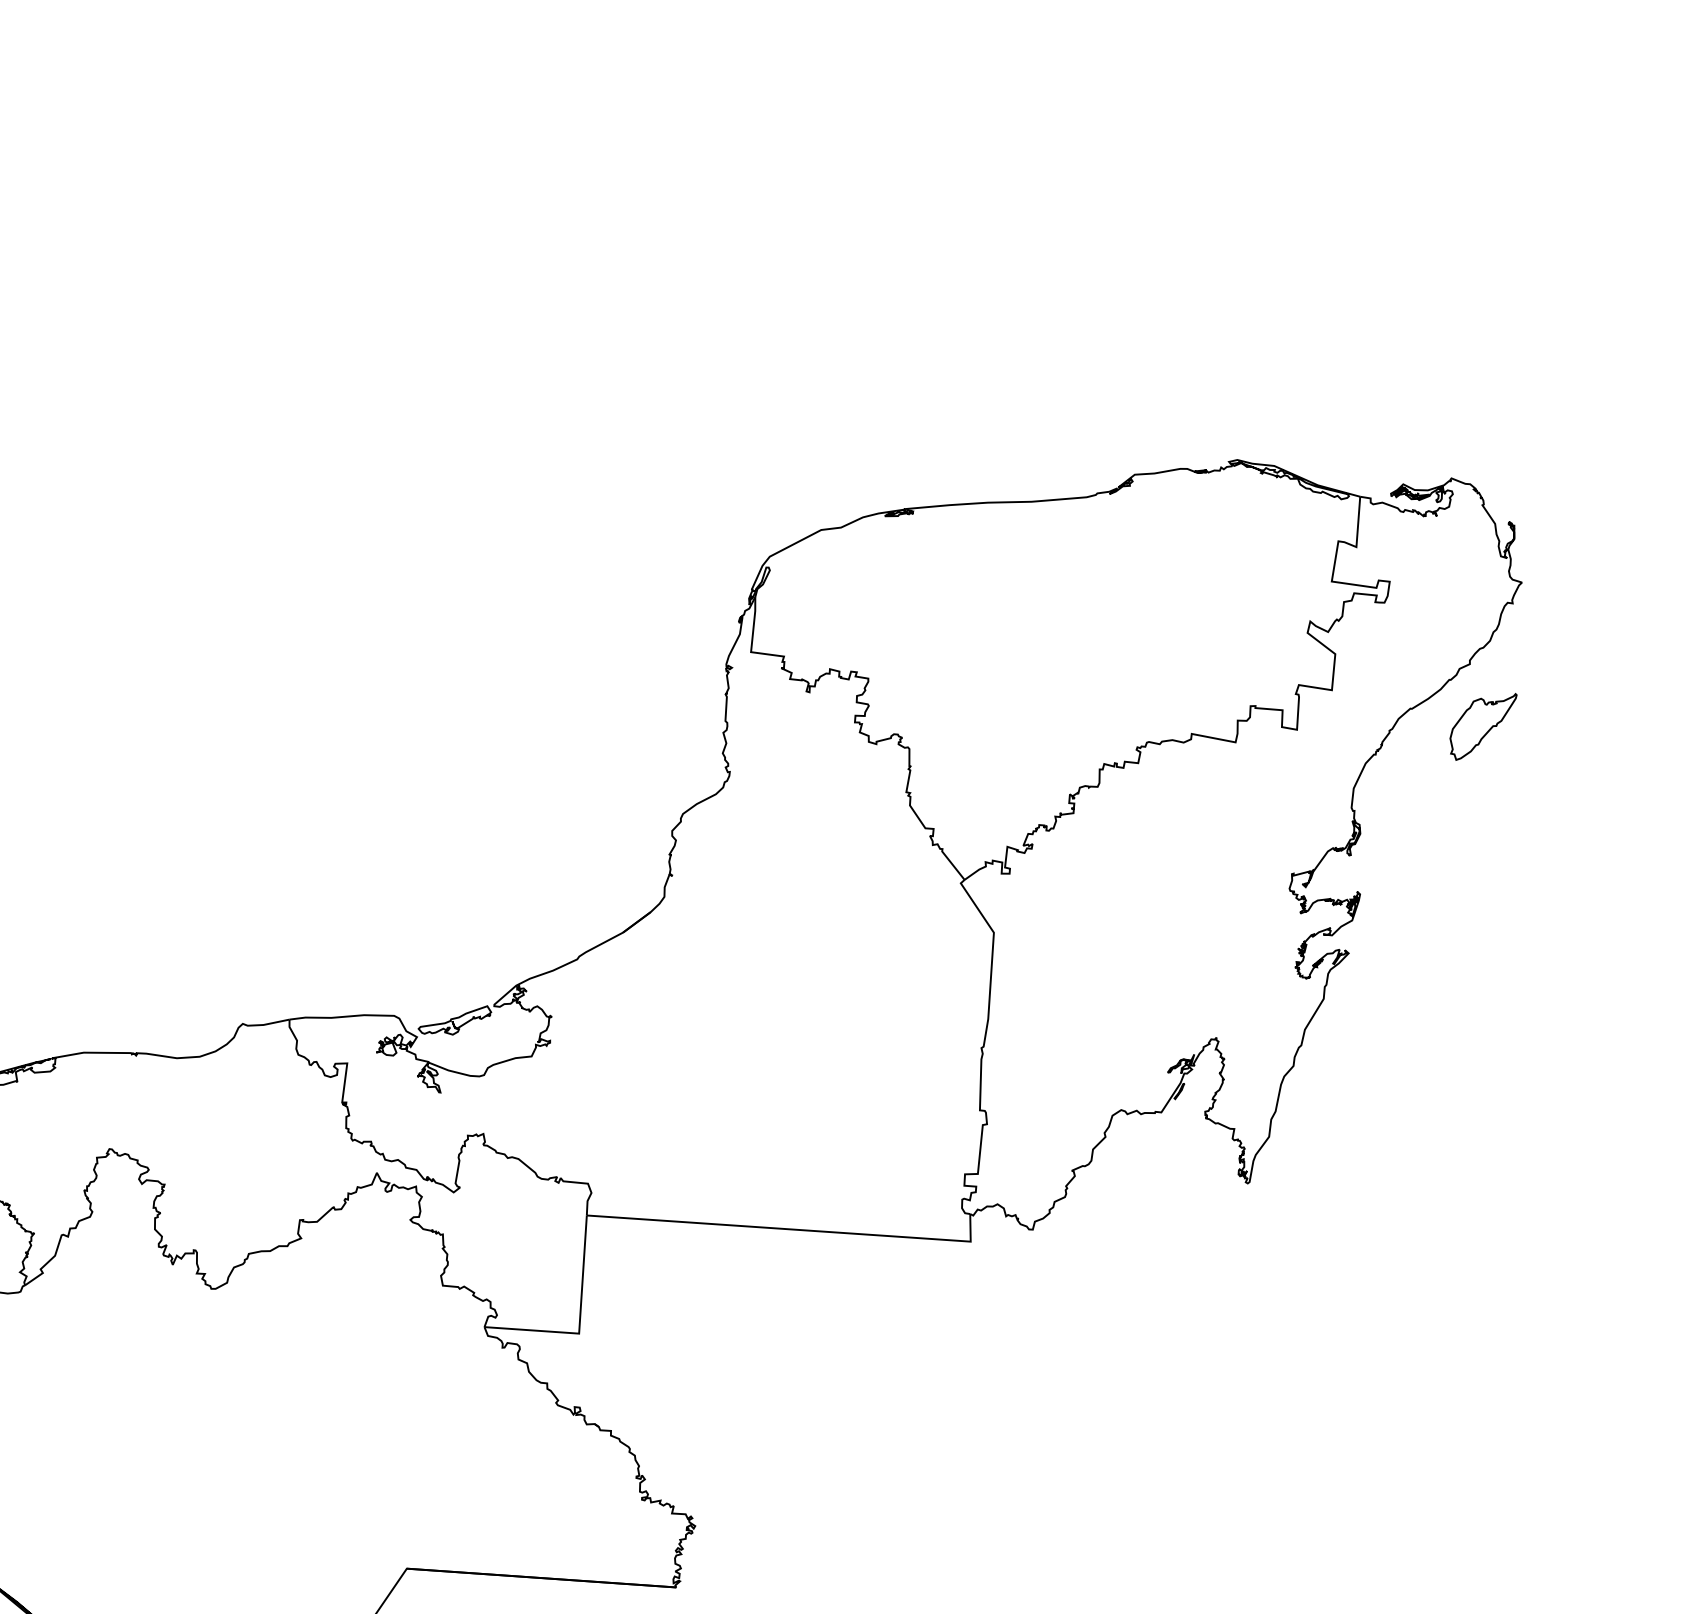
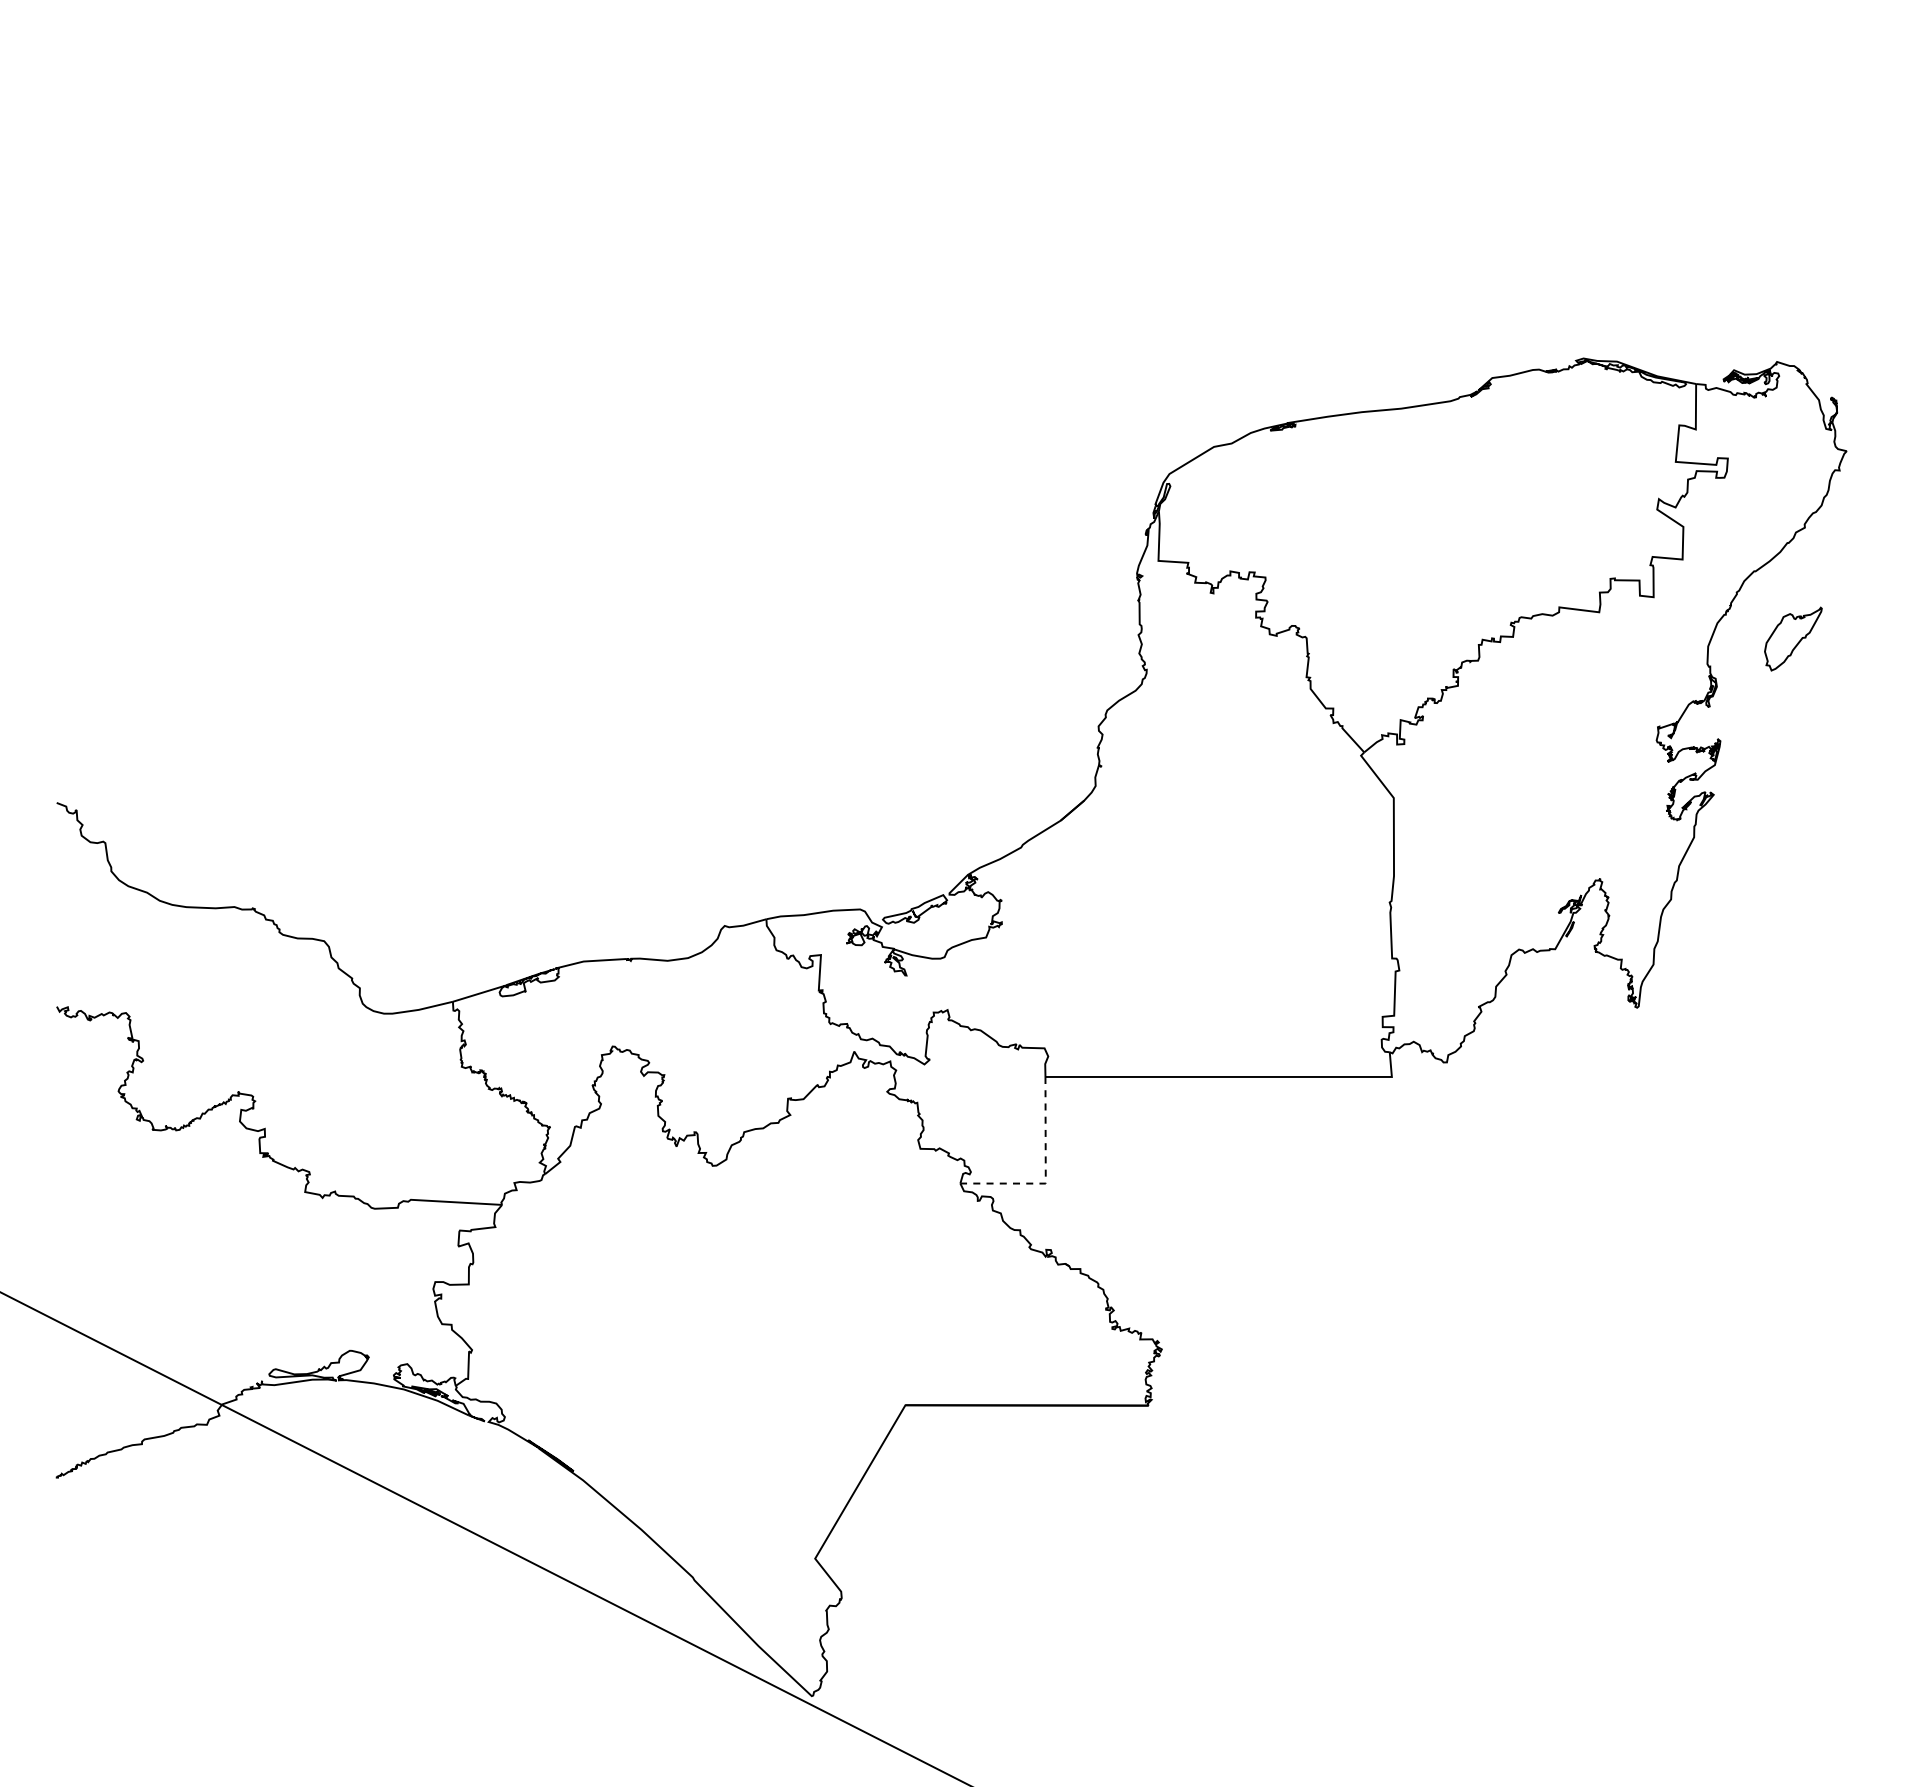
part: (1483, 726) -> (1793, 638), moved
line: (579, 1322) -> (1045, 1173), solid -> dashed

